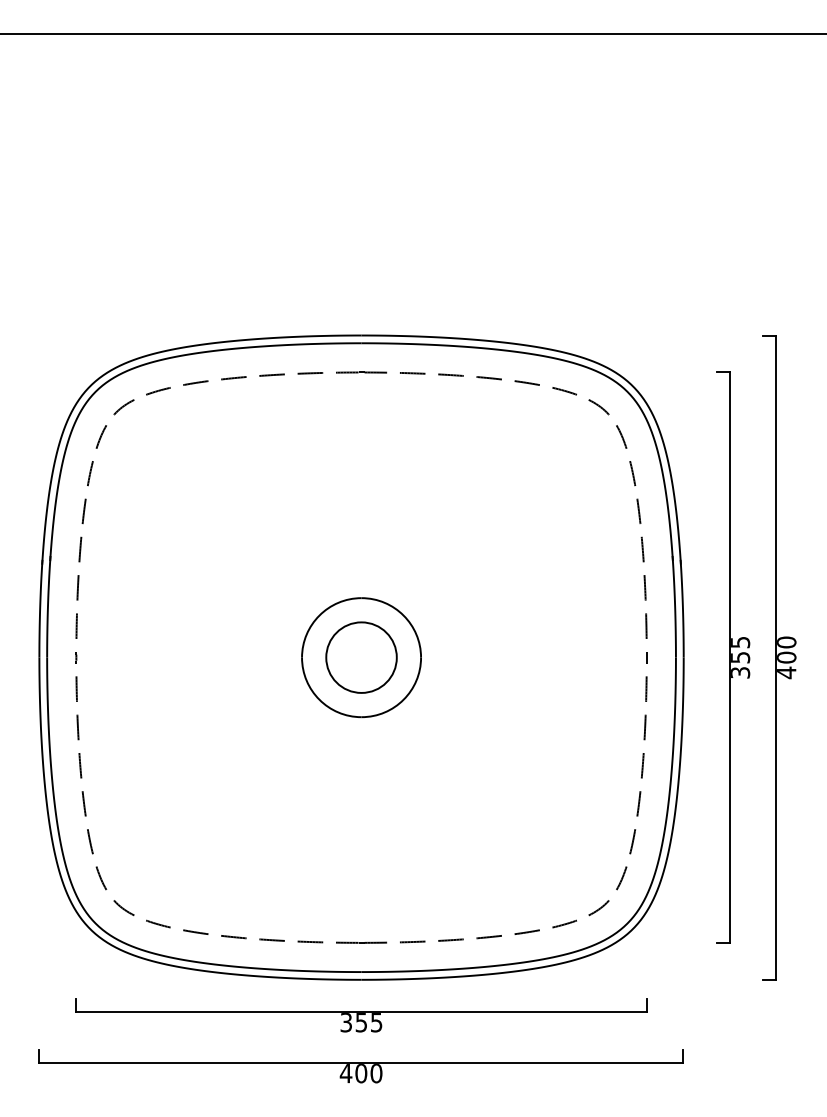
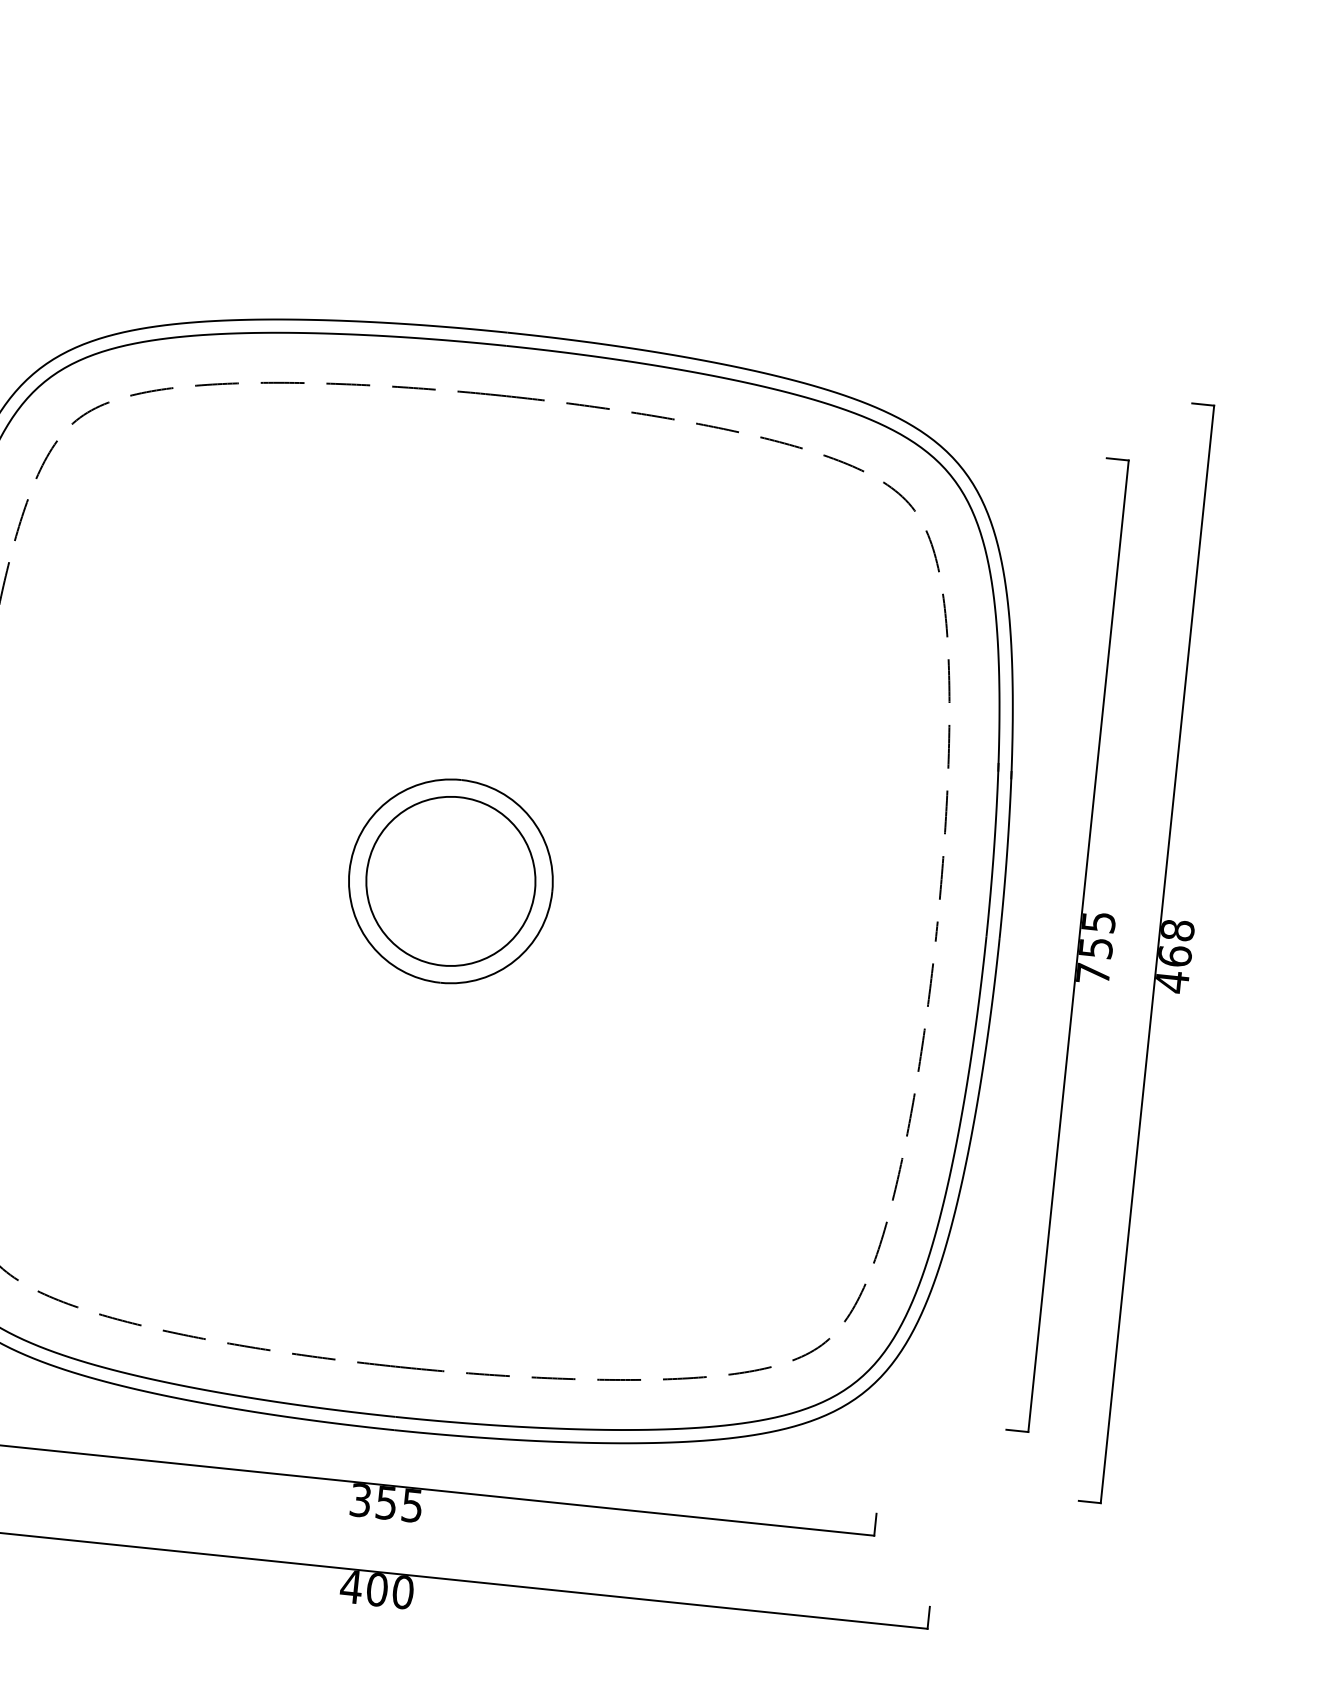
text: (786, 649) -> (1176, 942), 400 -> 468
circle: (361, 657) -> (450, 881), size x1.4
text: (740, 672) -> (1093, 973), 355 -> 755

